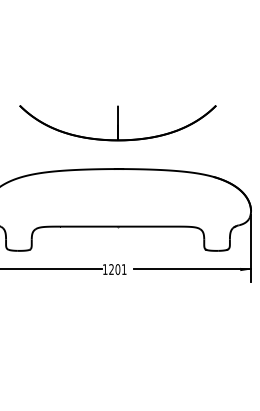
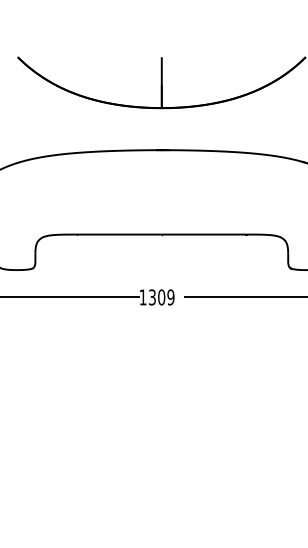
text: (117, 269) -> (161, 297), 1201 -> 1309

